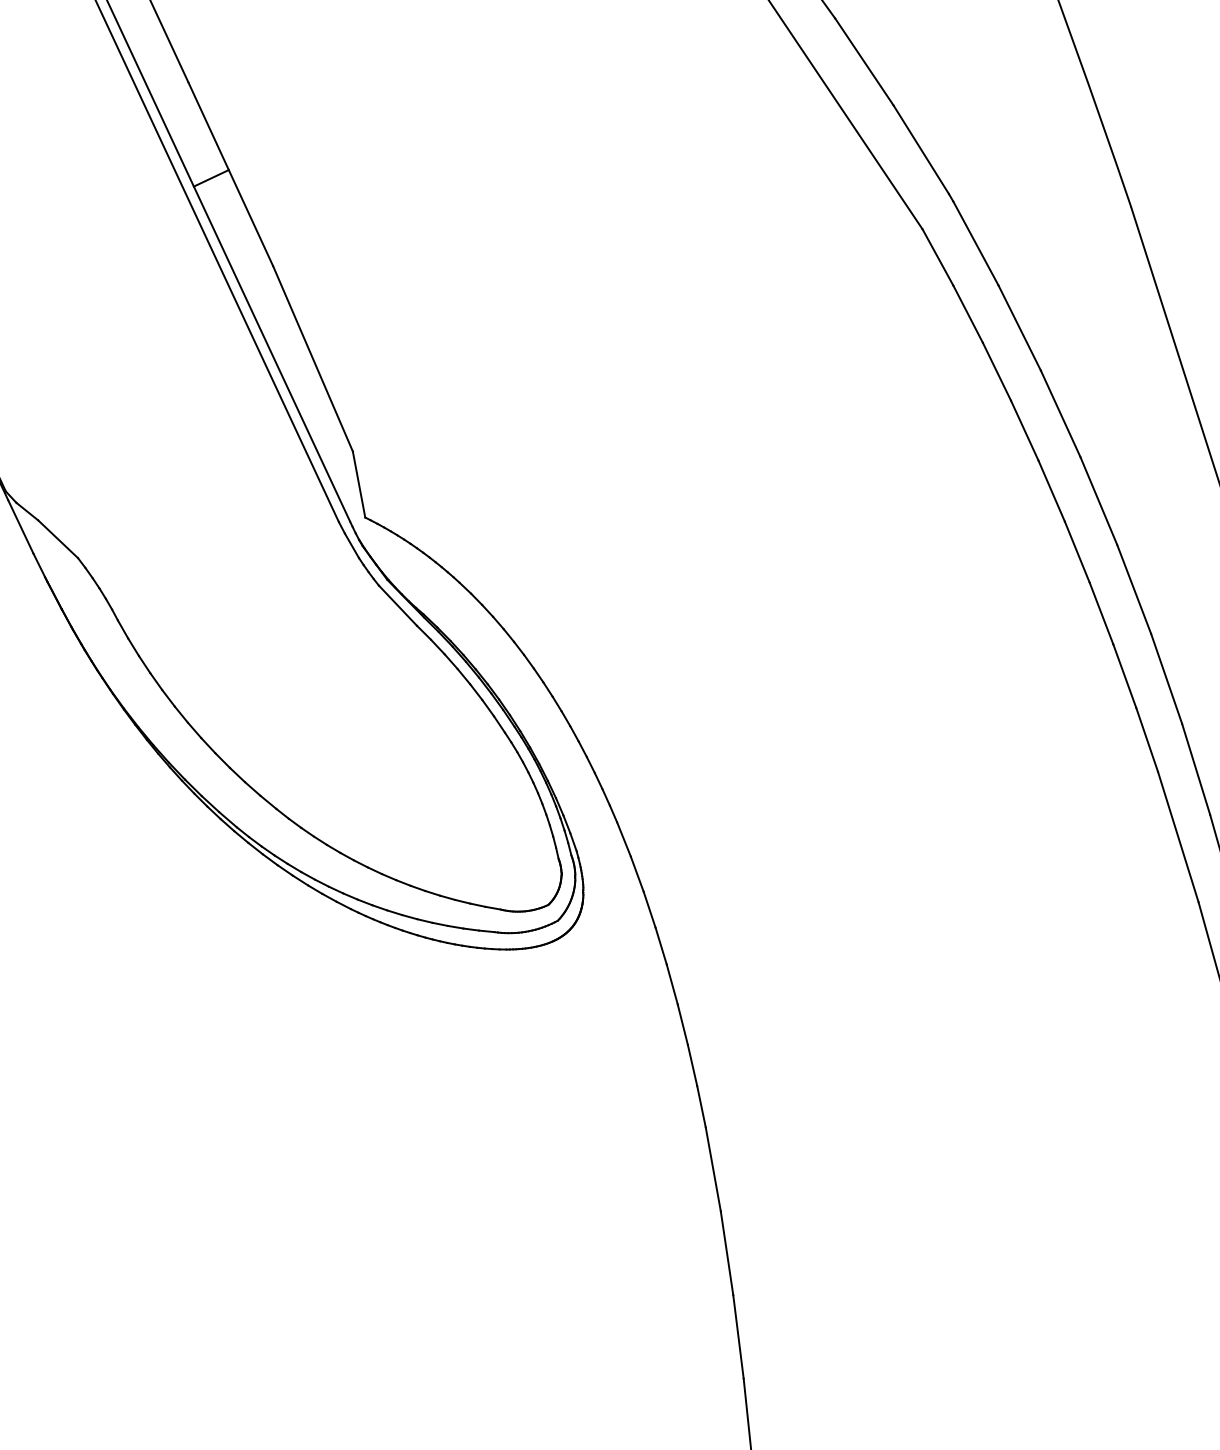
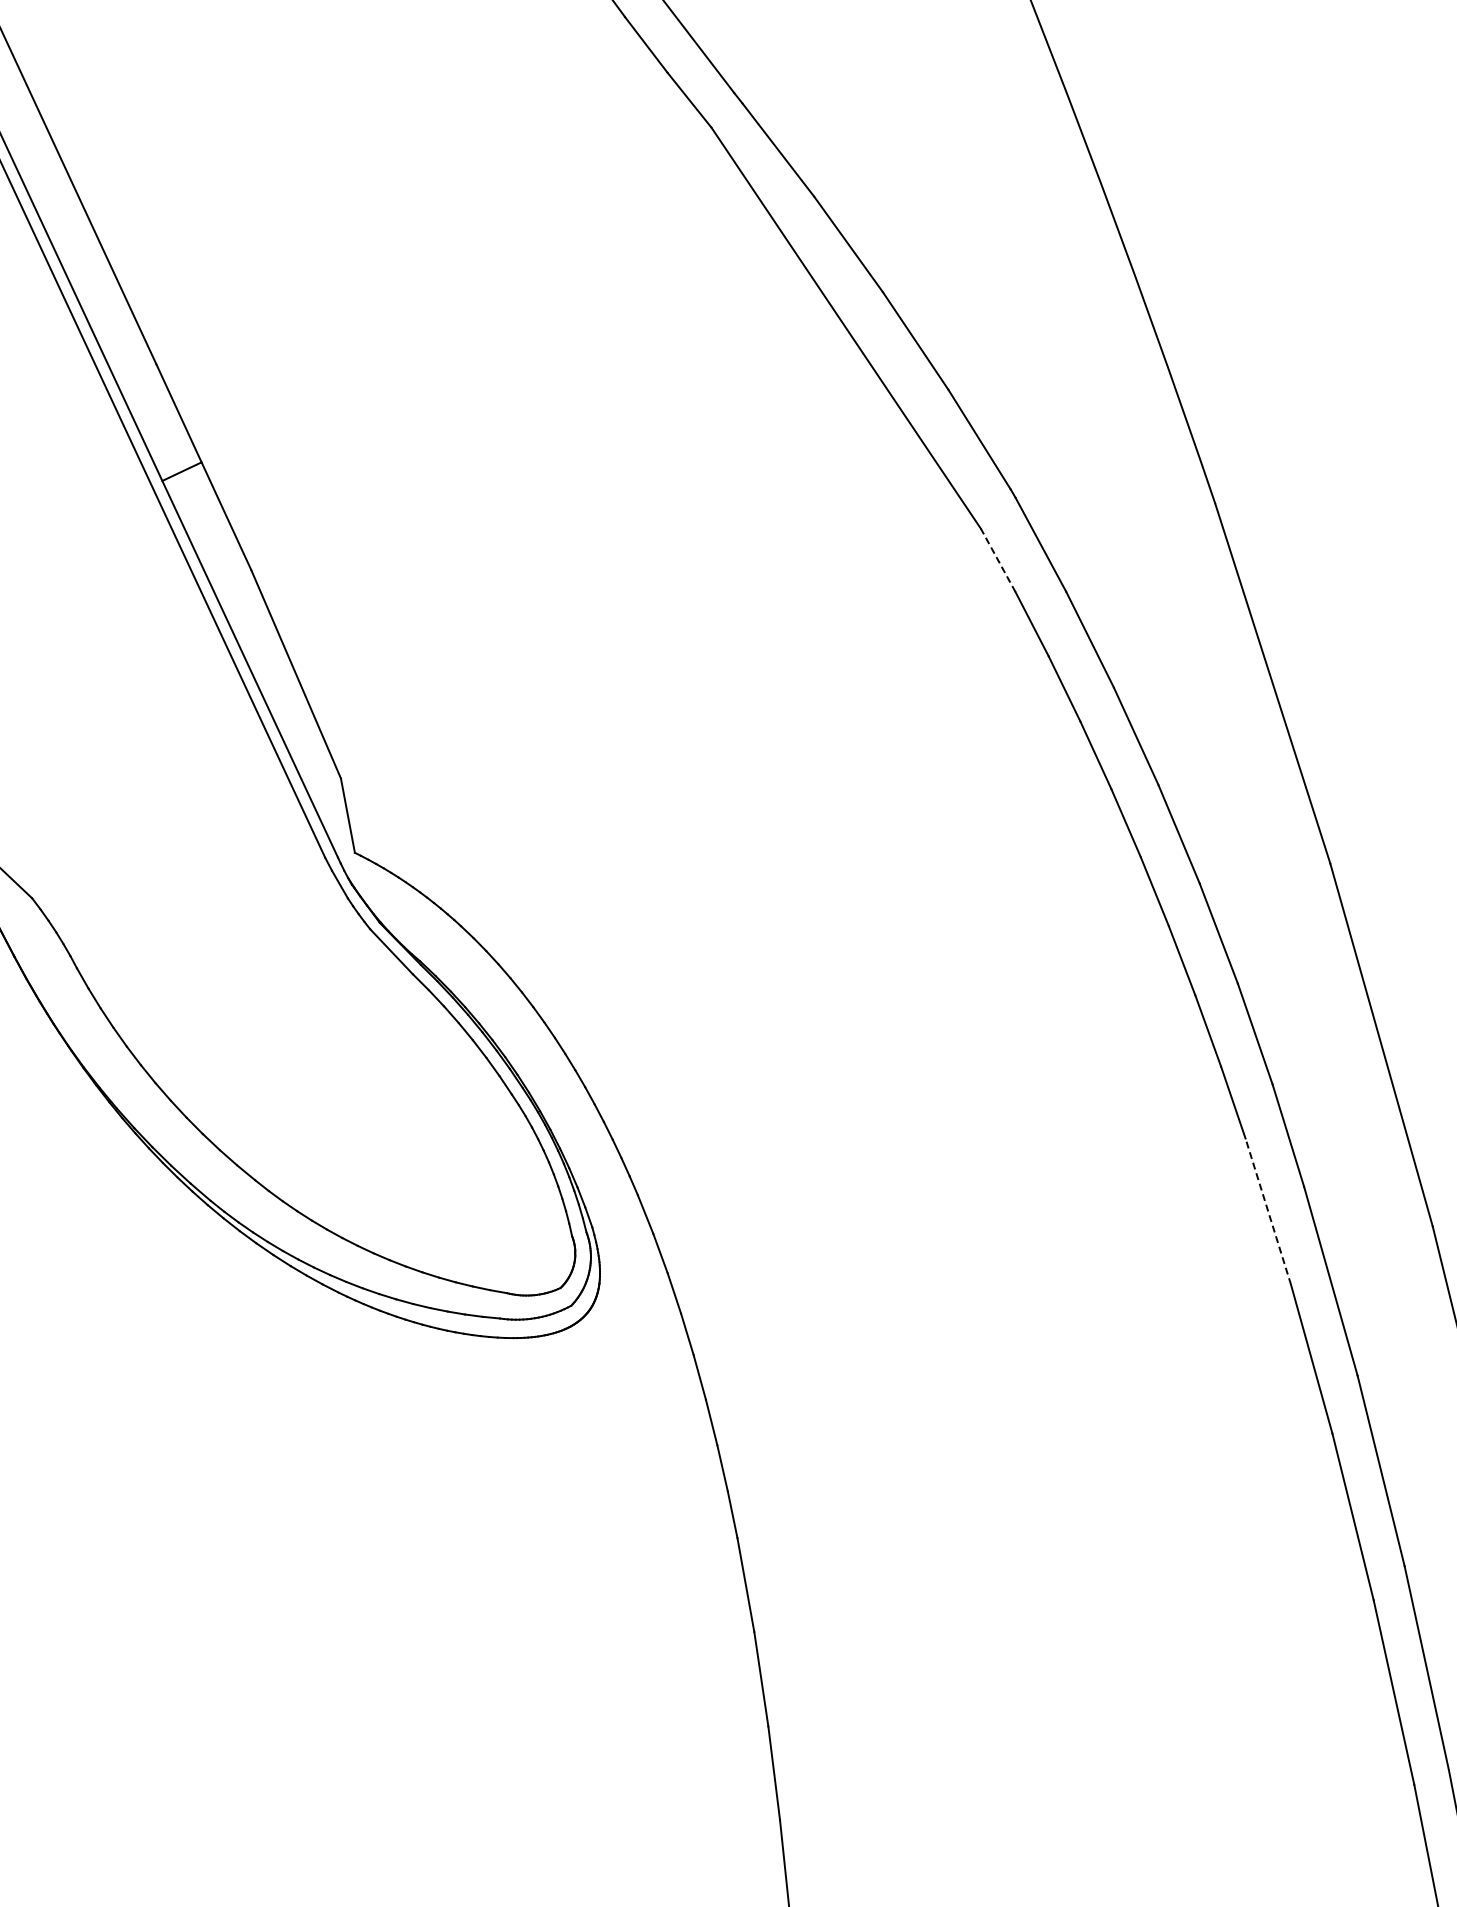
line: (938, 257) -> (998, 560), solid -> dashed
line: (1178, 836) -> (1268, 1211), solid -> dashed

